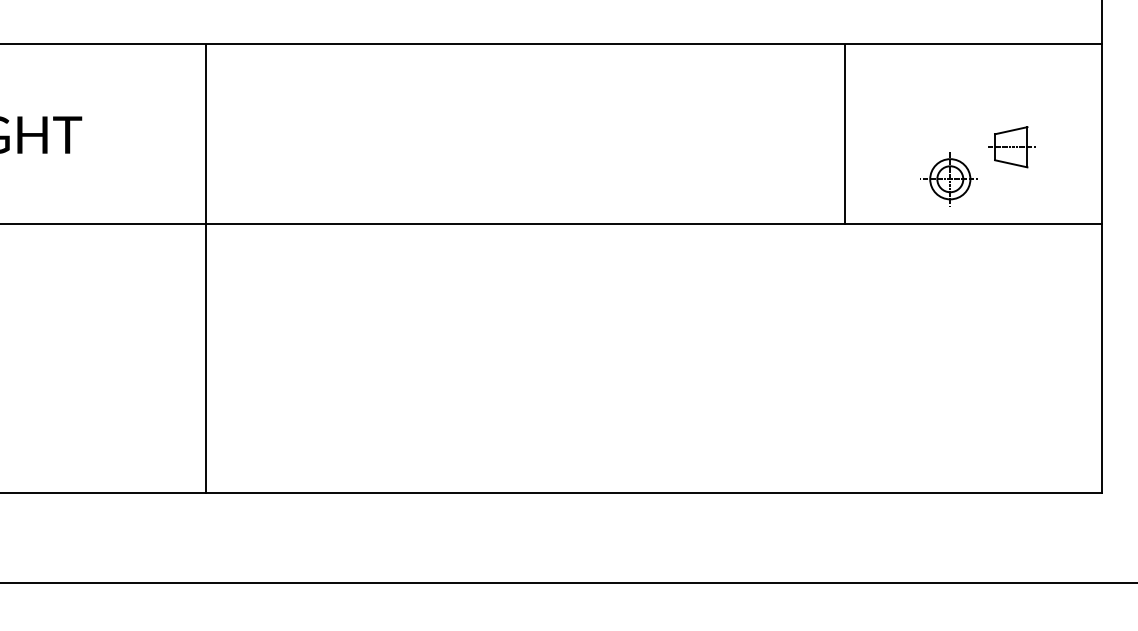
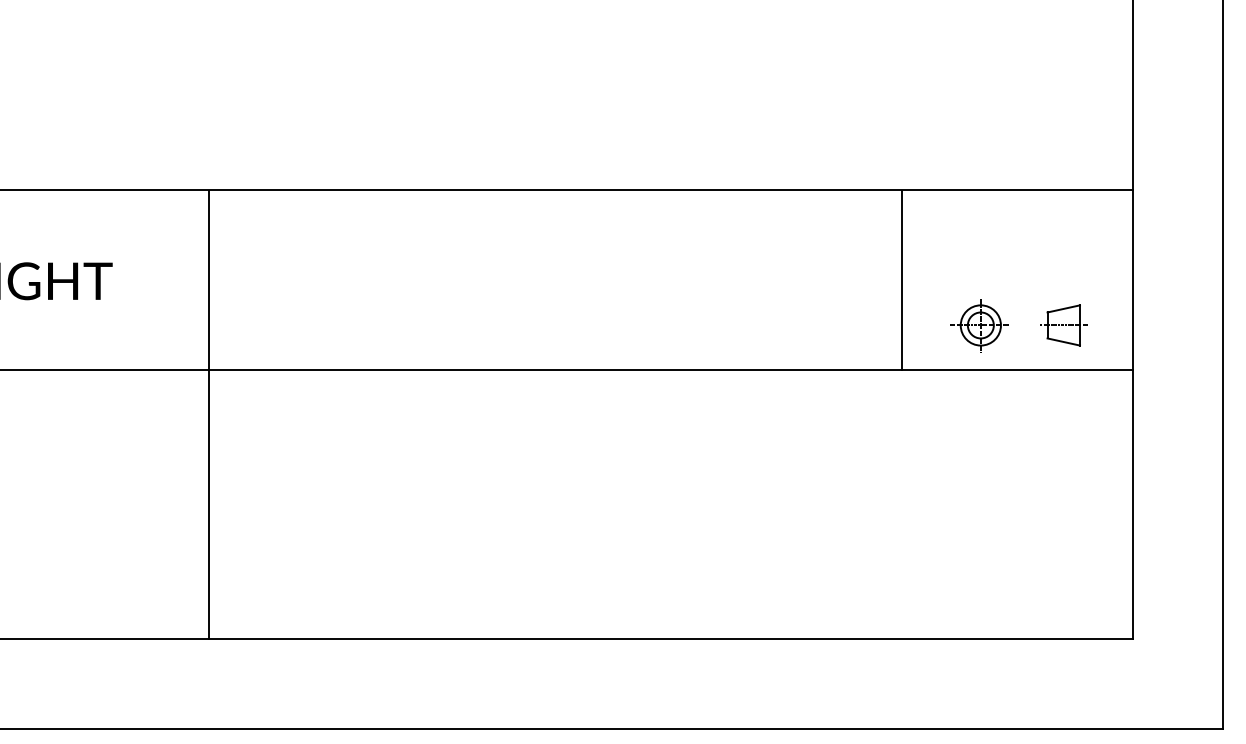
line: (844, 133) -> (901, 279), moved
part: (1010, 147) -> (1063, 325), moved
line: (205, 268) -> (208, 414), moved

